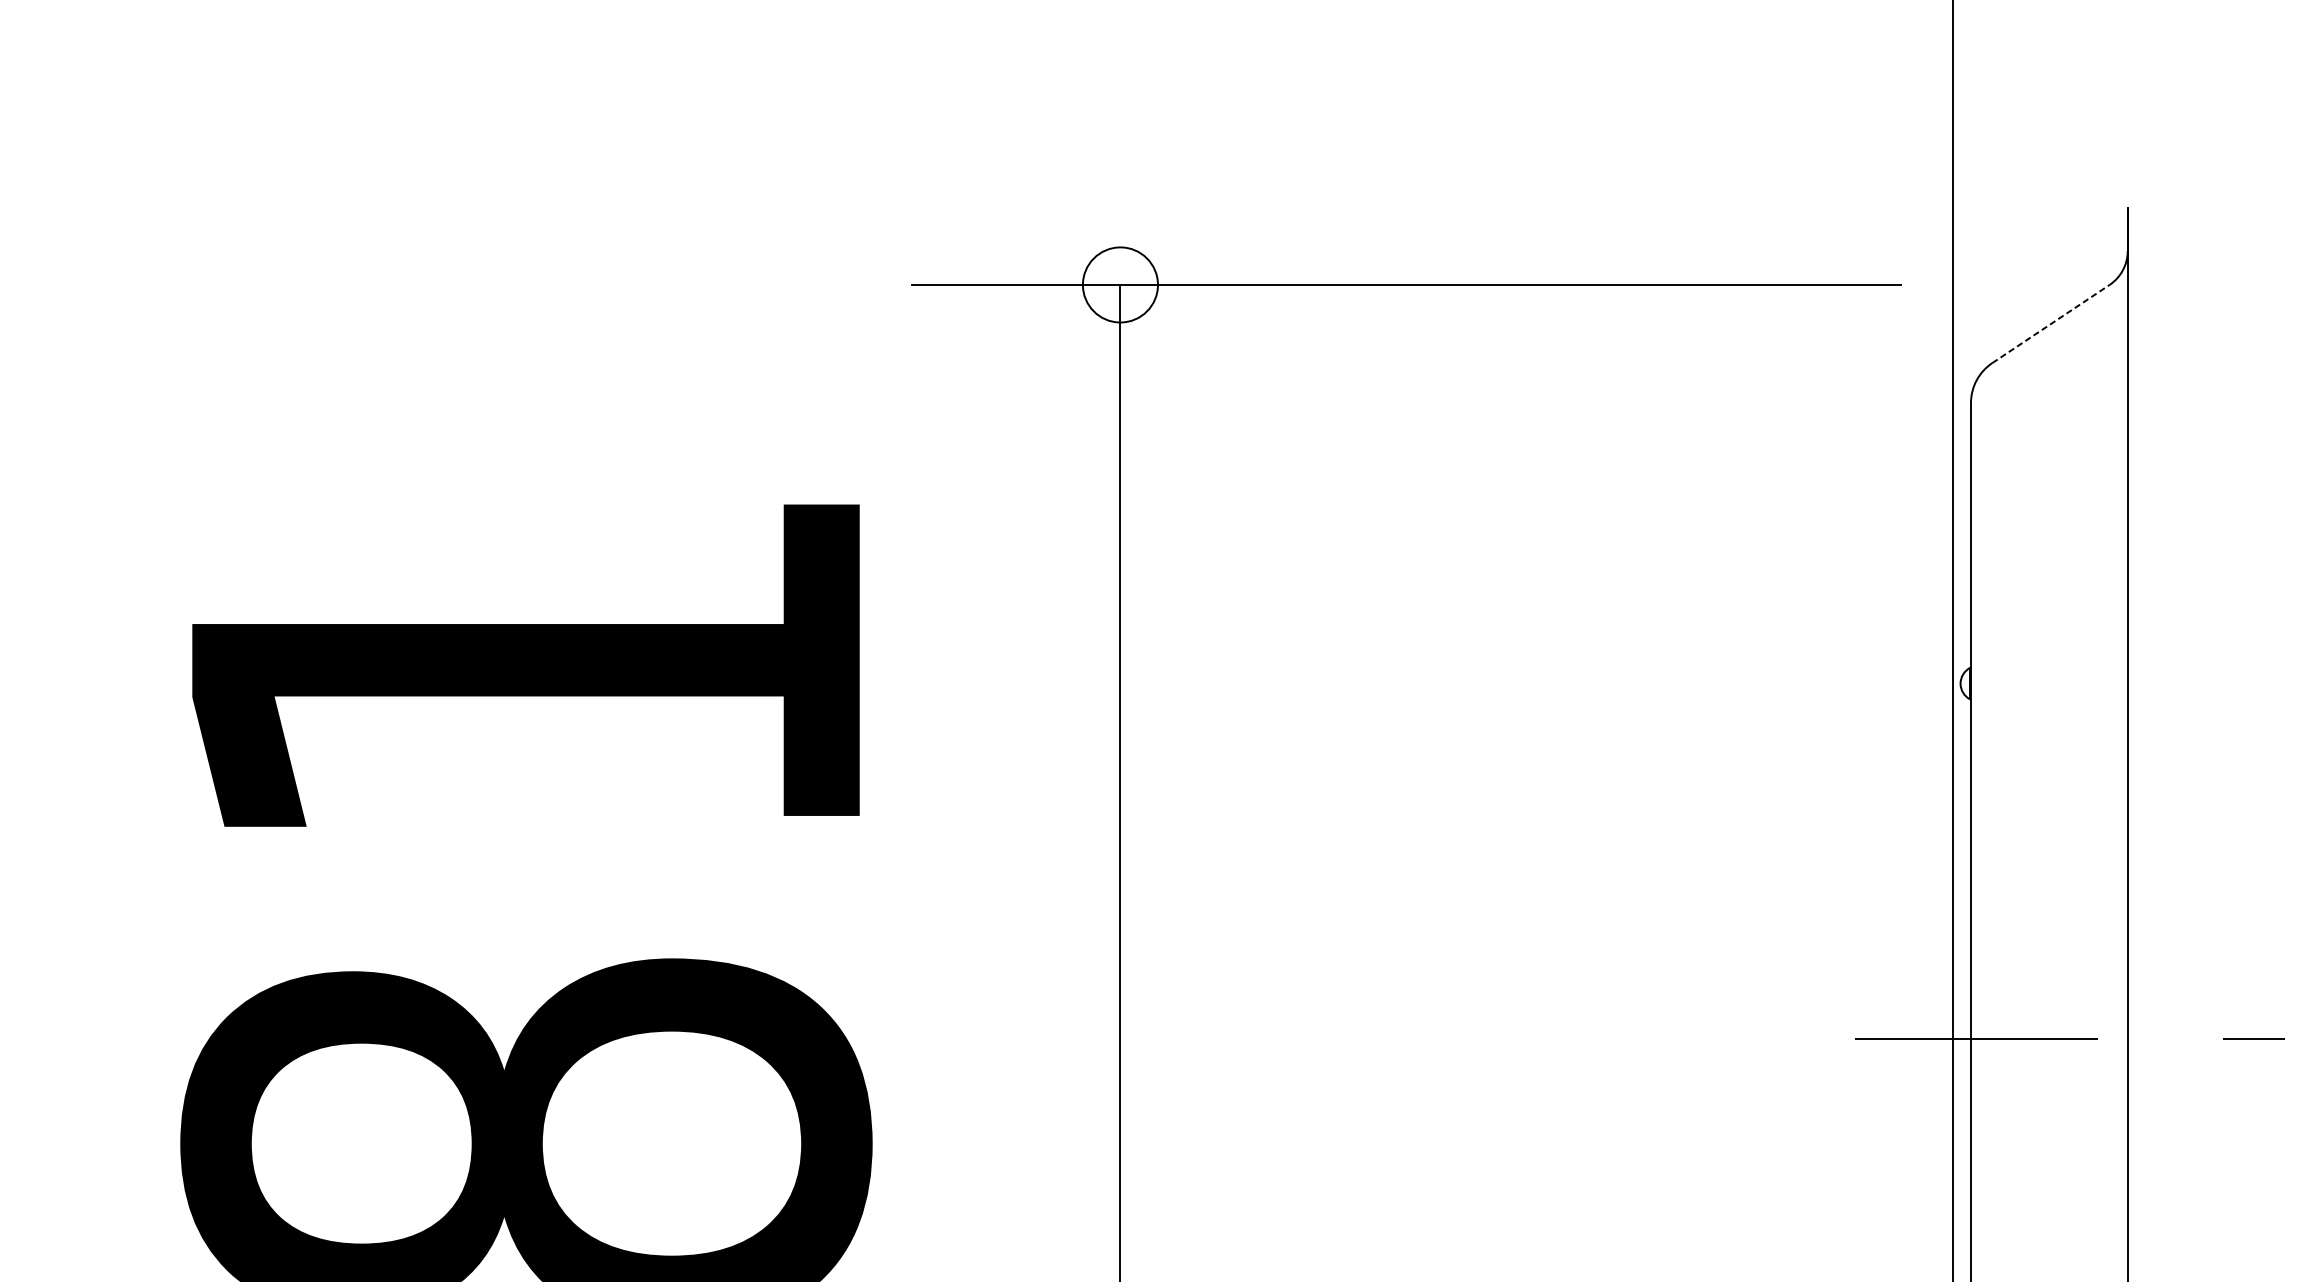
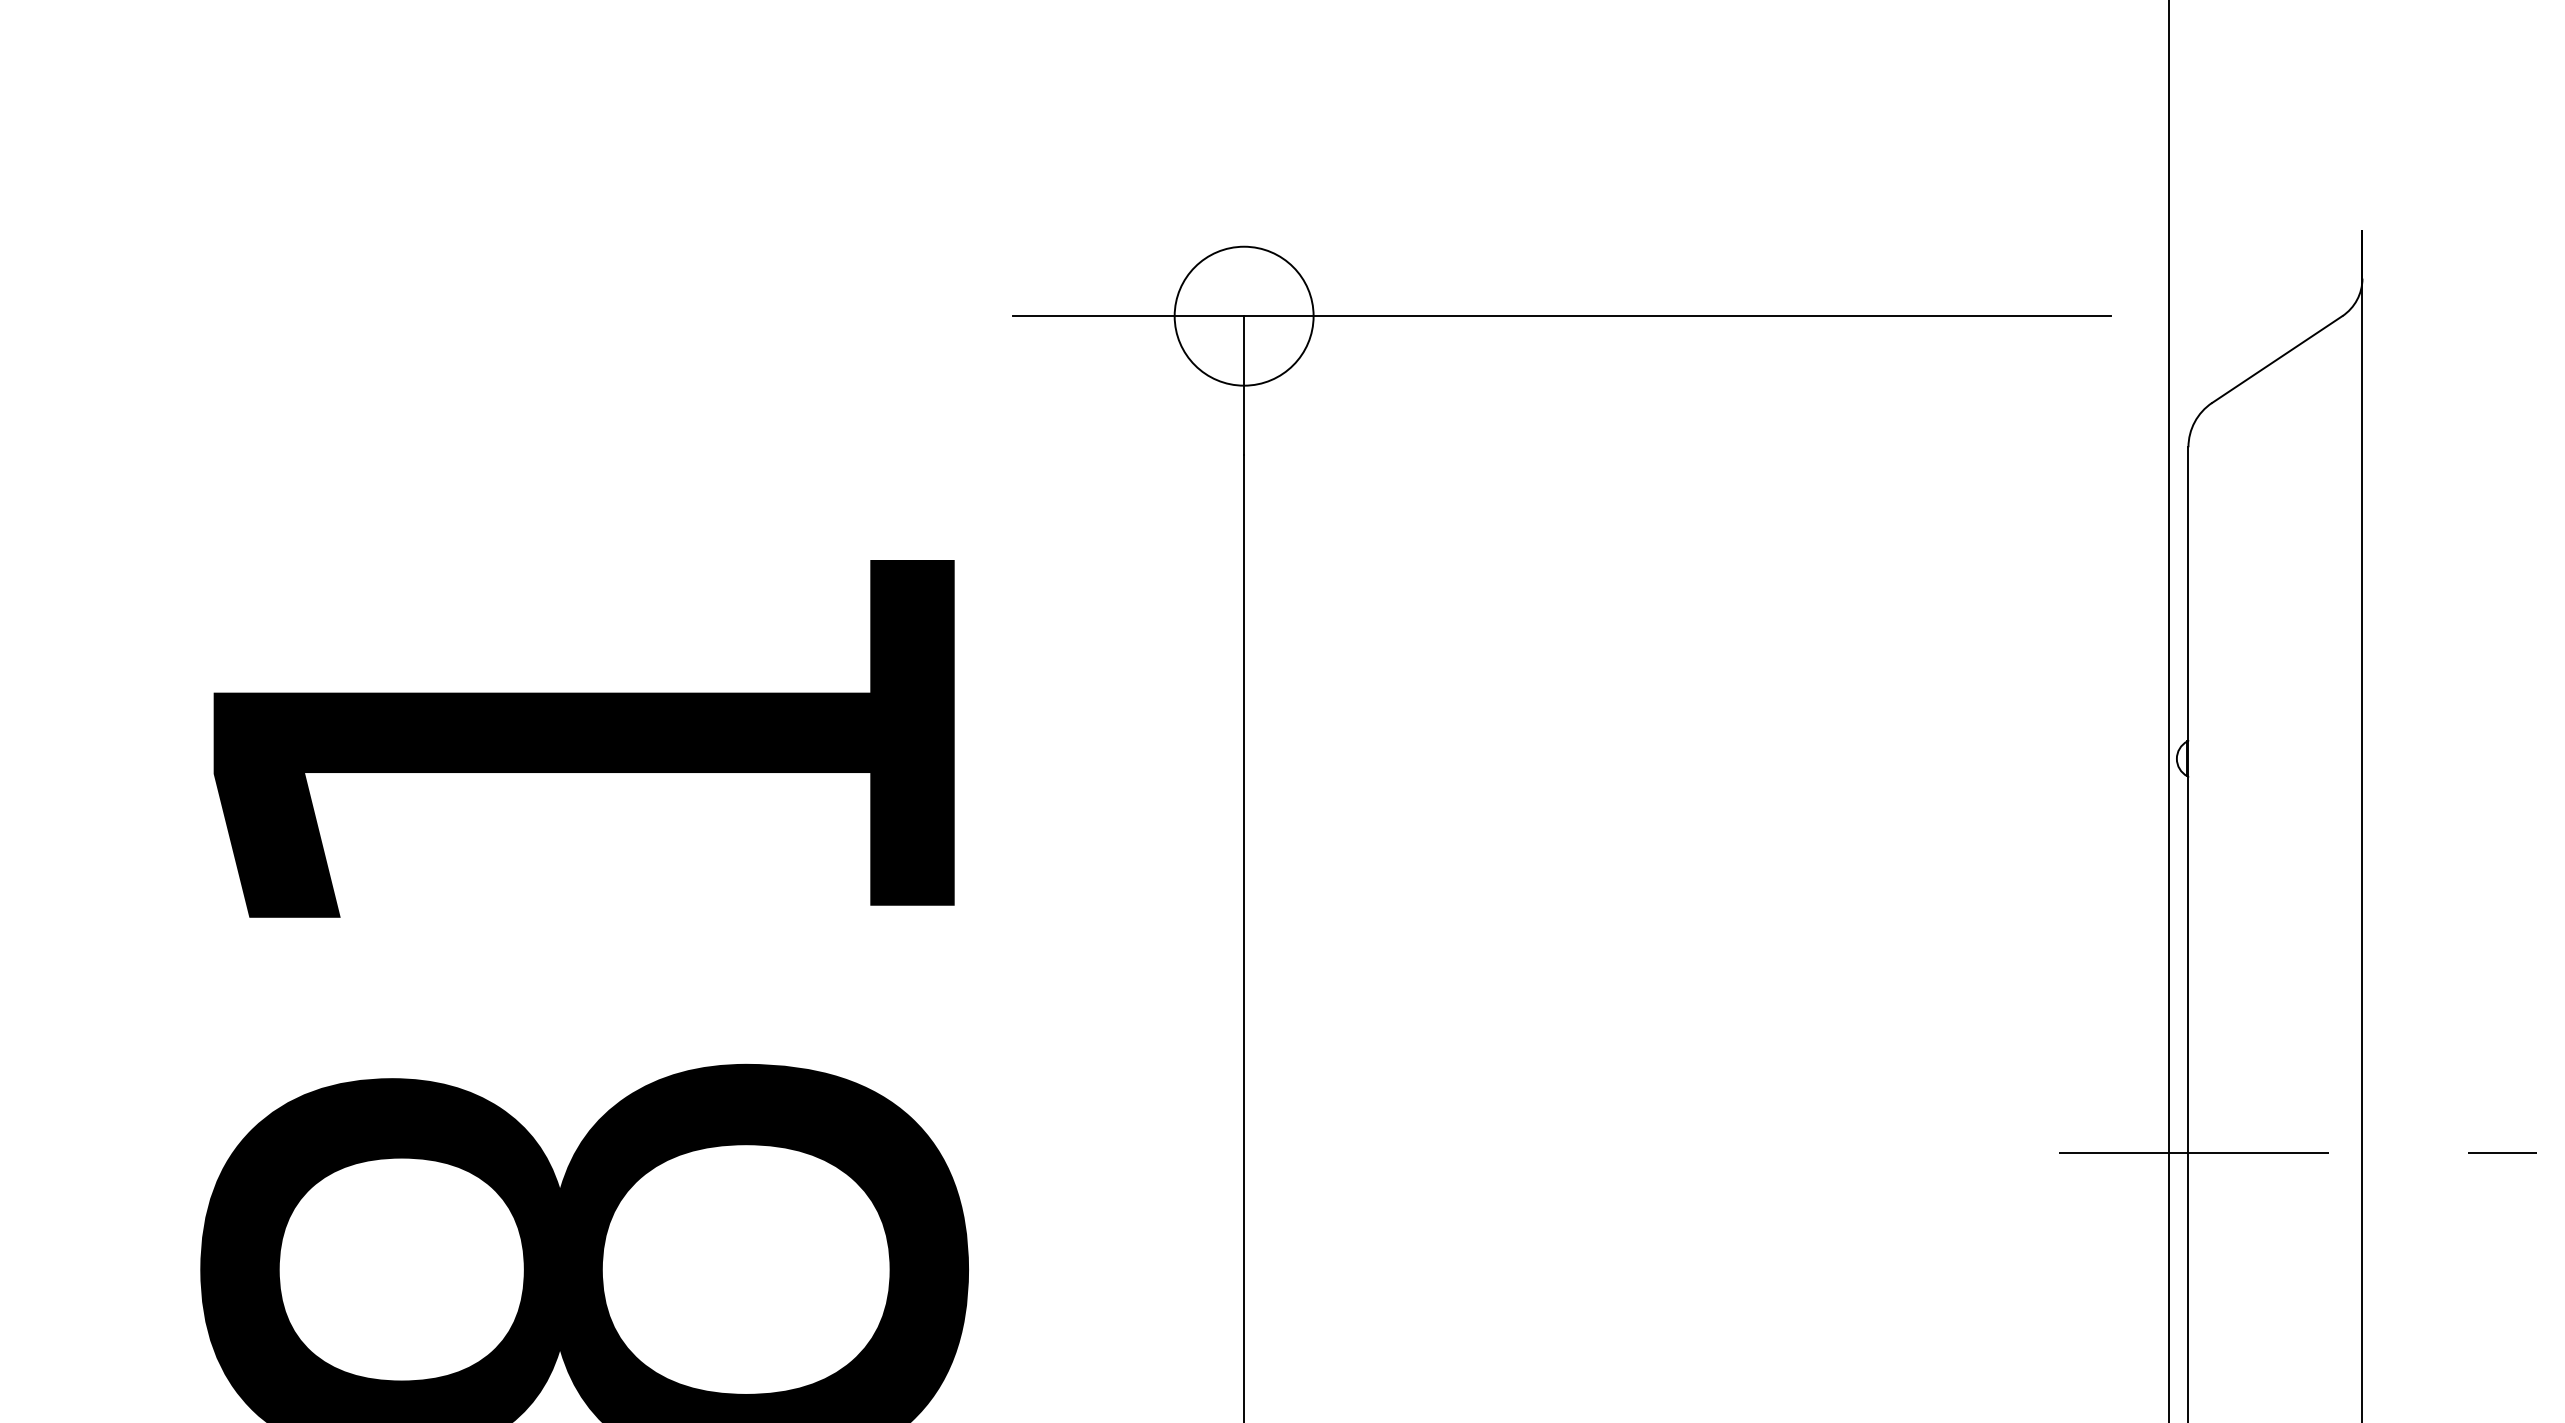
circle: (1119, 284) -> (1243, 315), size x1.67
line: (2051, 323) -> (2277, 359), dashed -> solid

